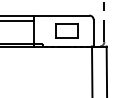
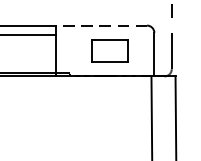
line: (61, 15) -> (101, 25), solid -> dashed

